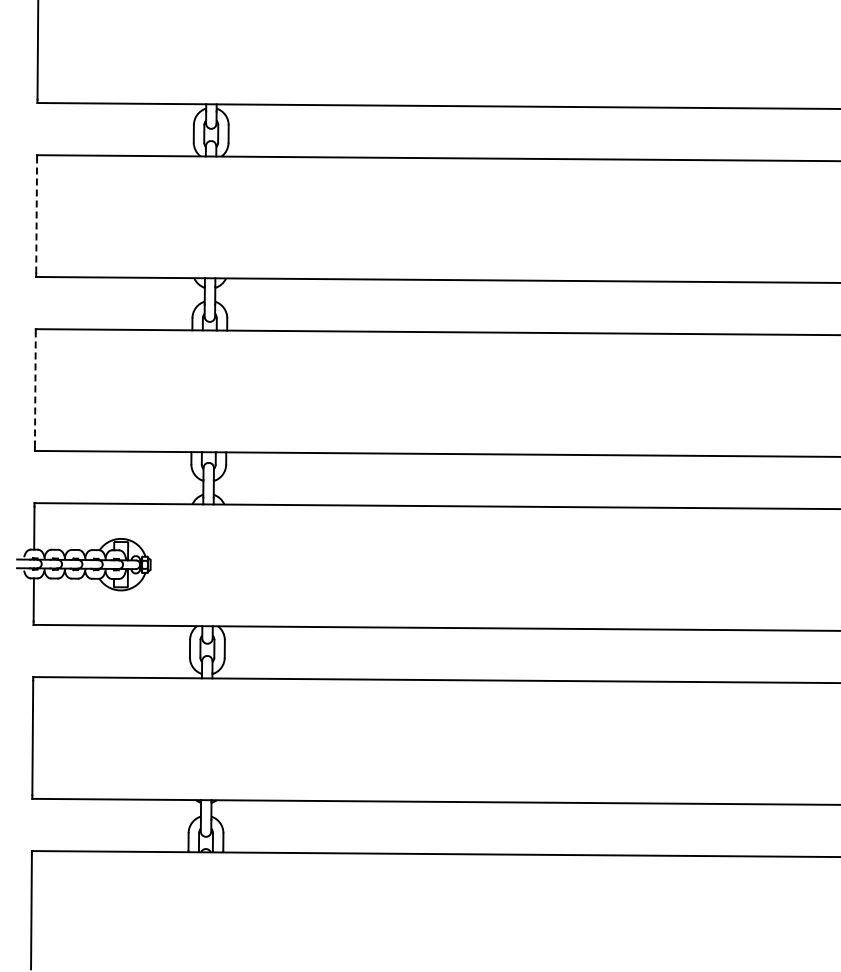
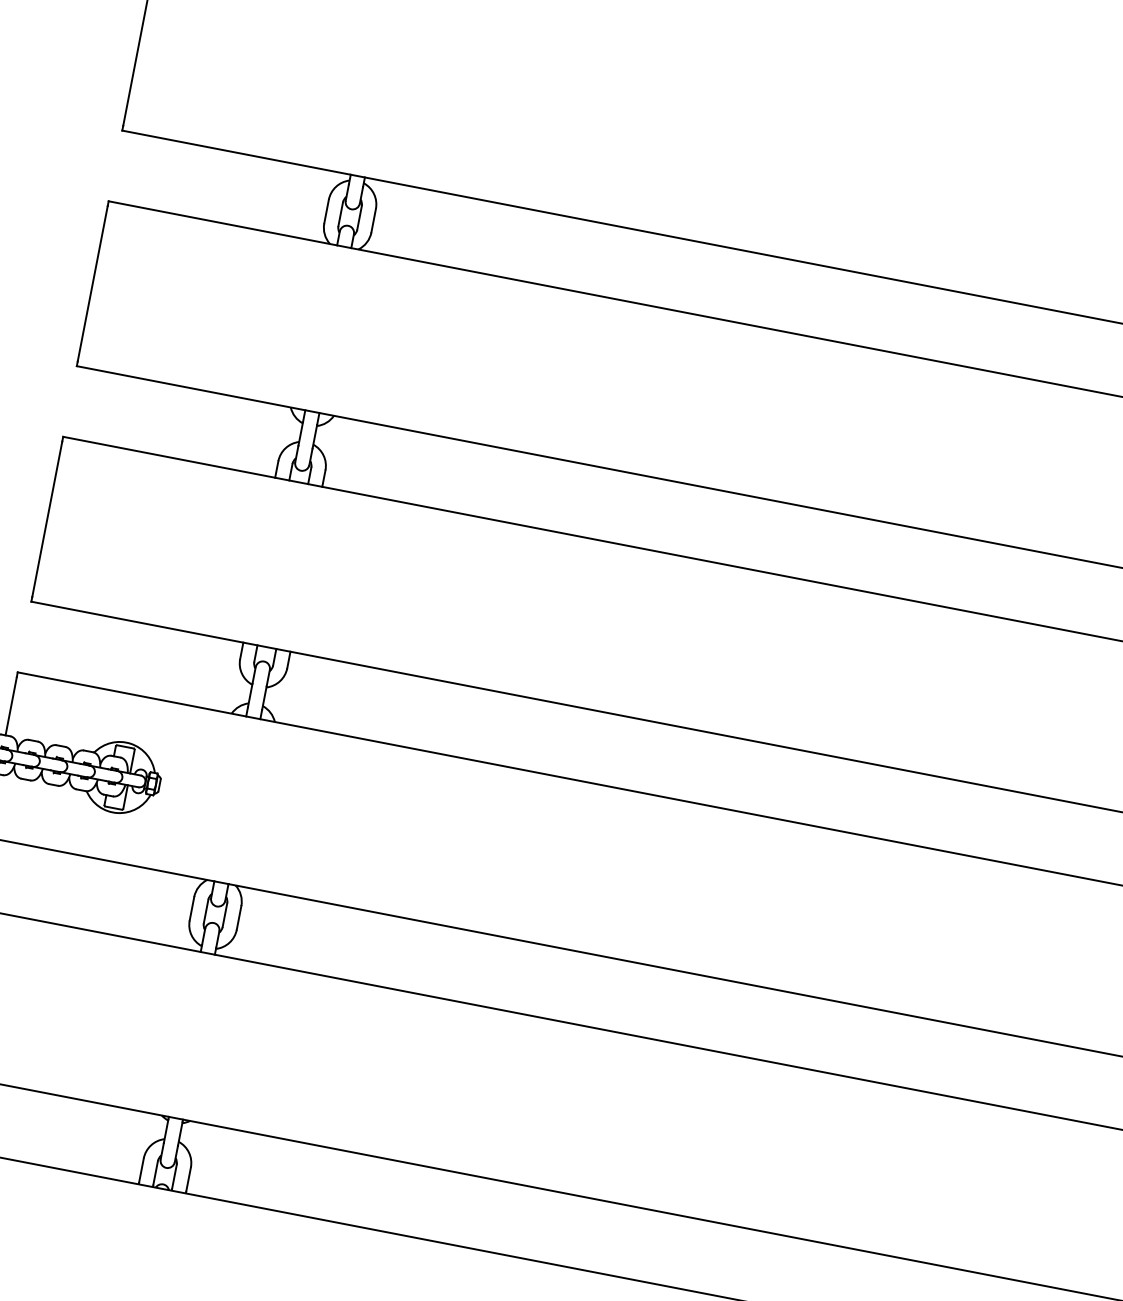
line: (36, 215) -> (92, 282), dashed -> solid
line: (35, 389) -> (47, 518), dashed -> solid

